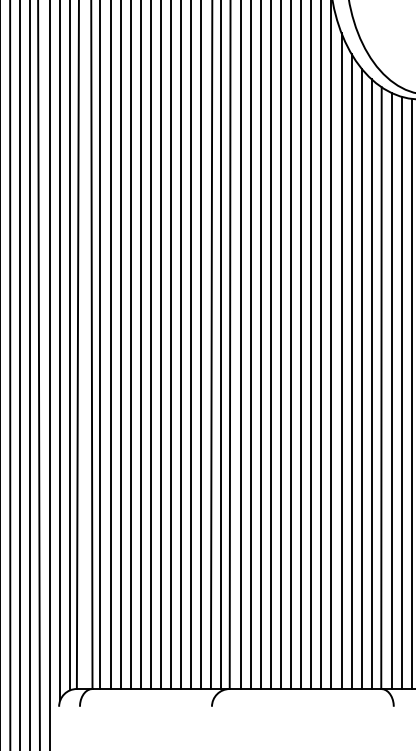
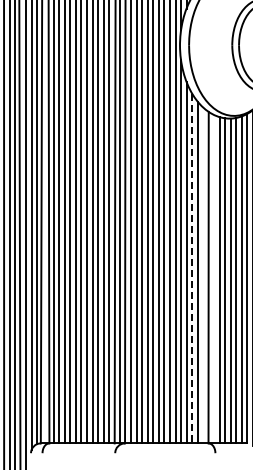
line: (352, 371) -> (192, 268), solid -> dashed
line: (372, 384) -> (203, 275), removed
line: (392, 391) -> (214, 279), removed

